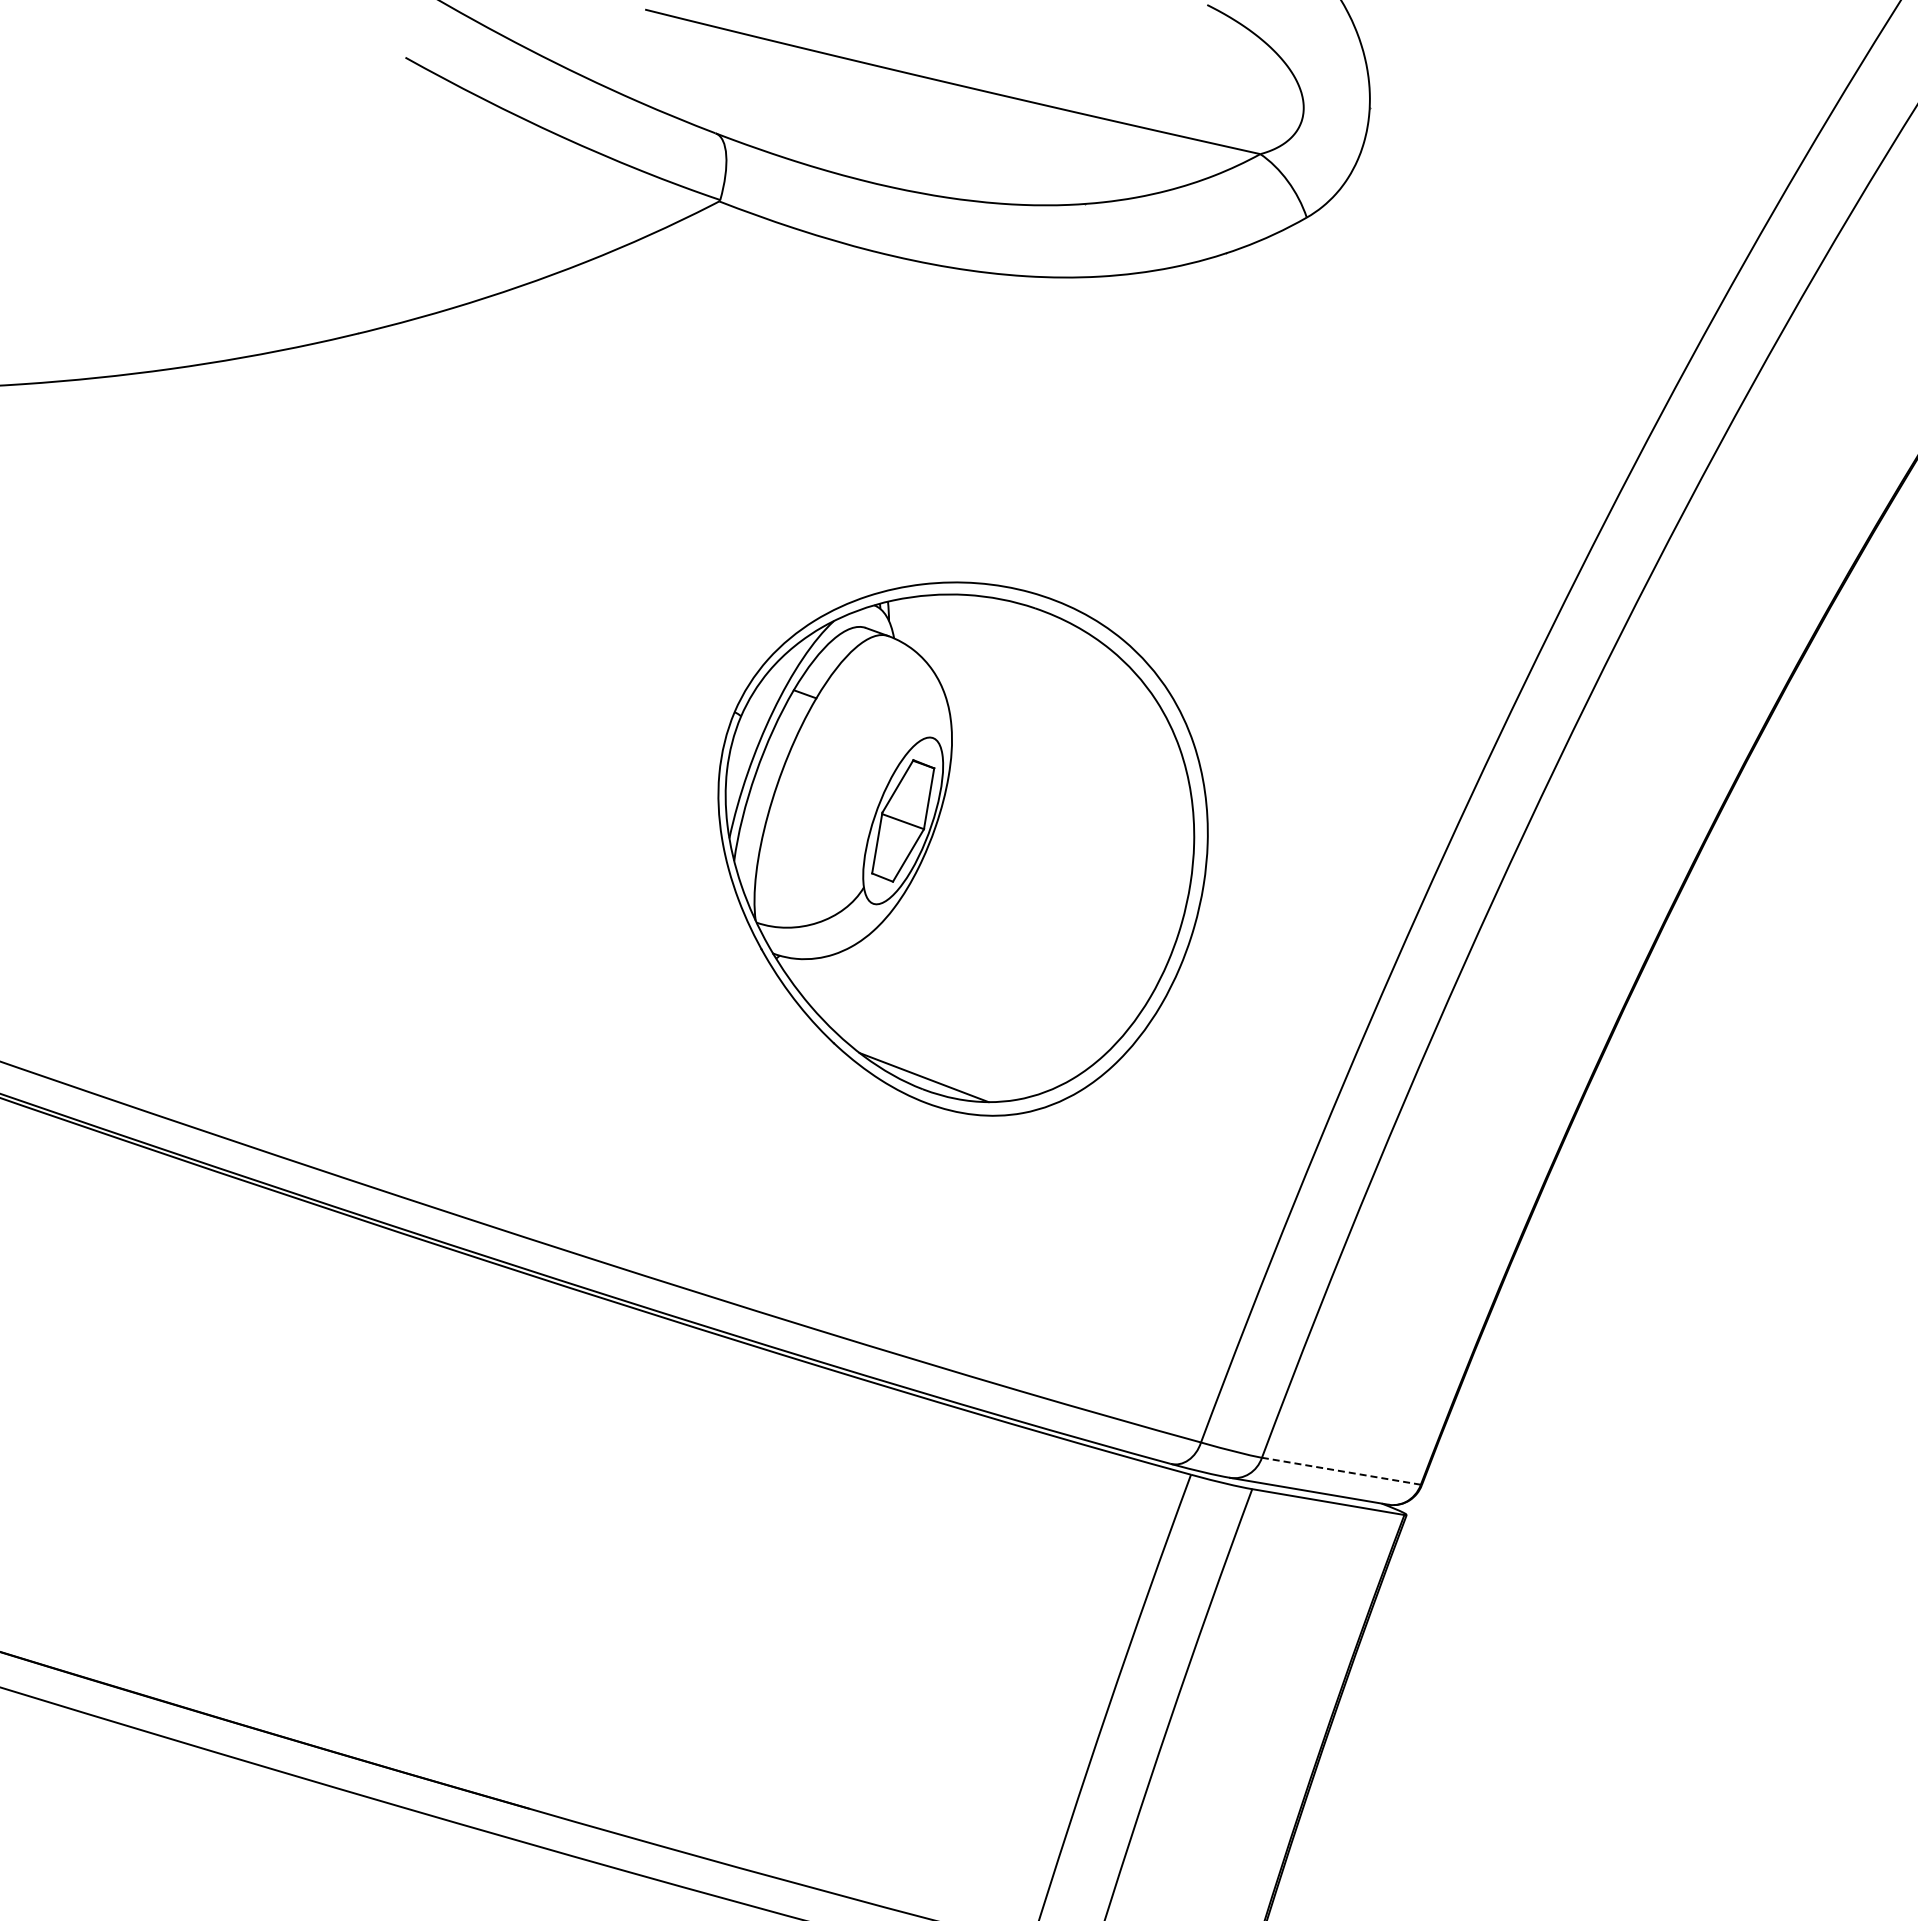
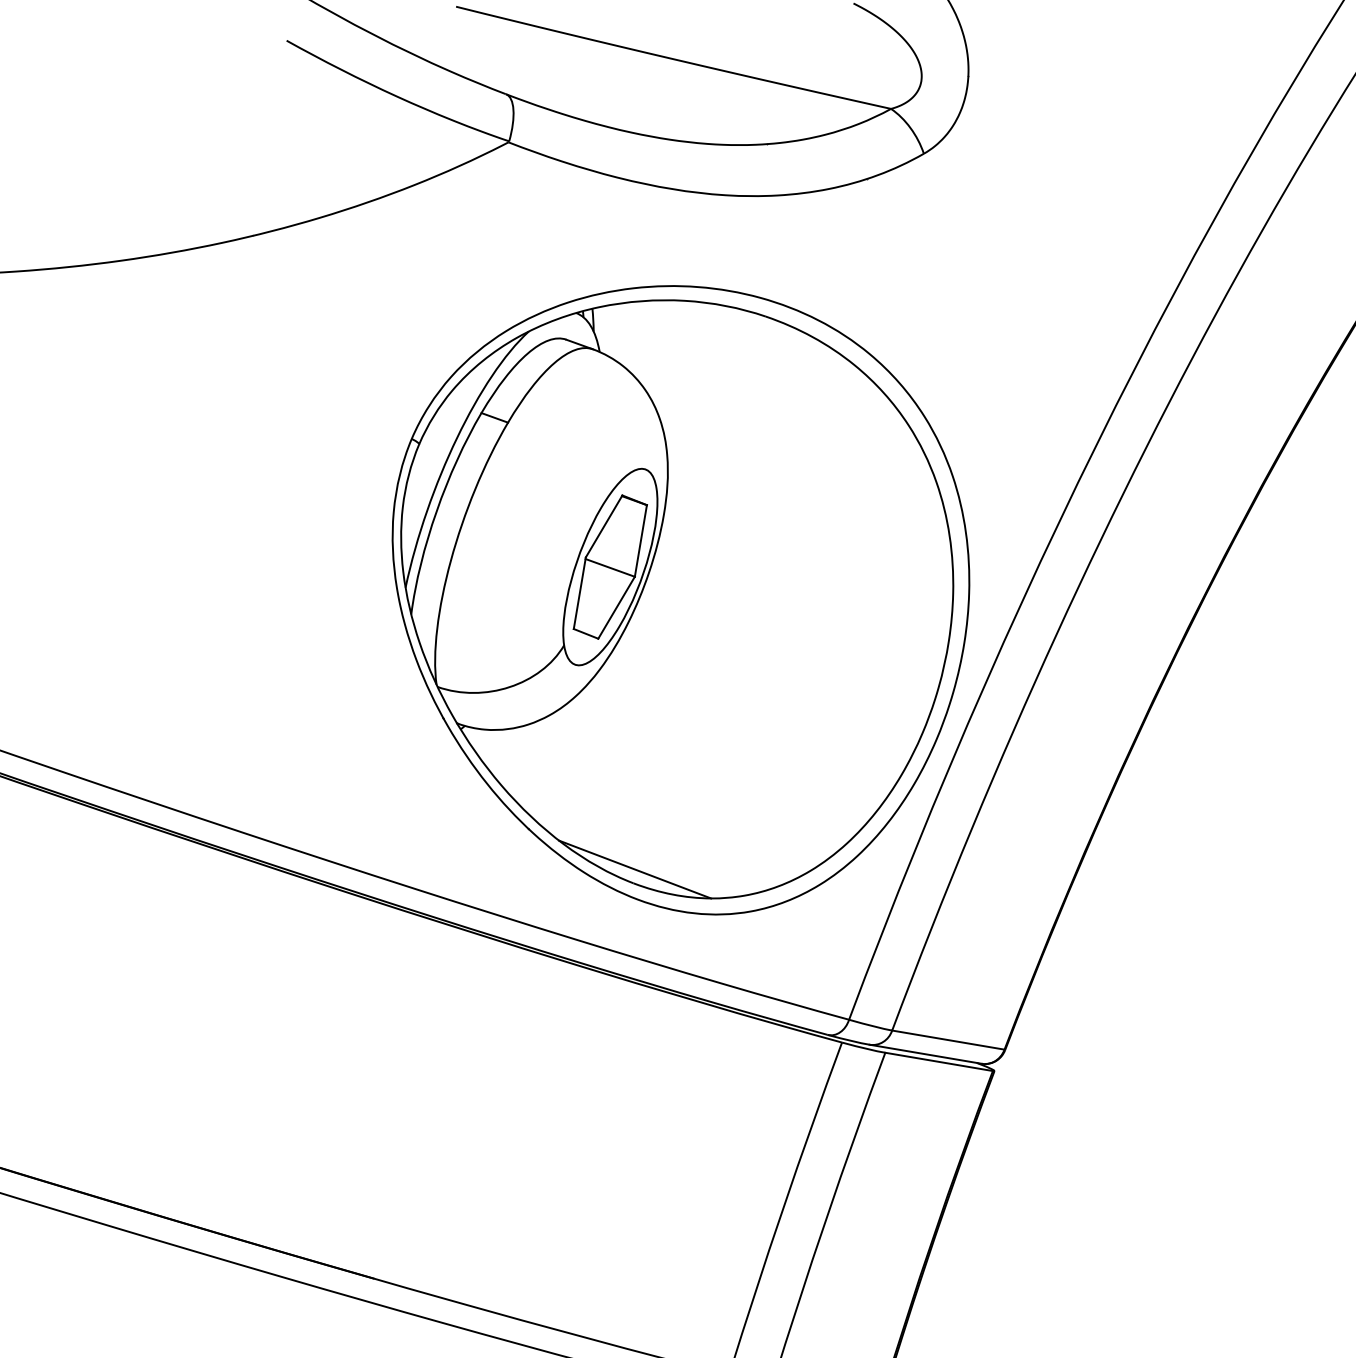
part: (962, 848) -> (680, 599), size x1.67
line: (1341, 1471) -> (948, 1040), dashed -> solid

